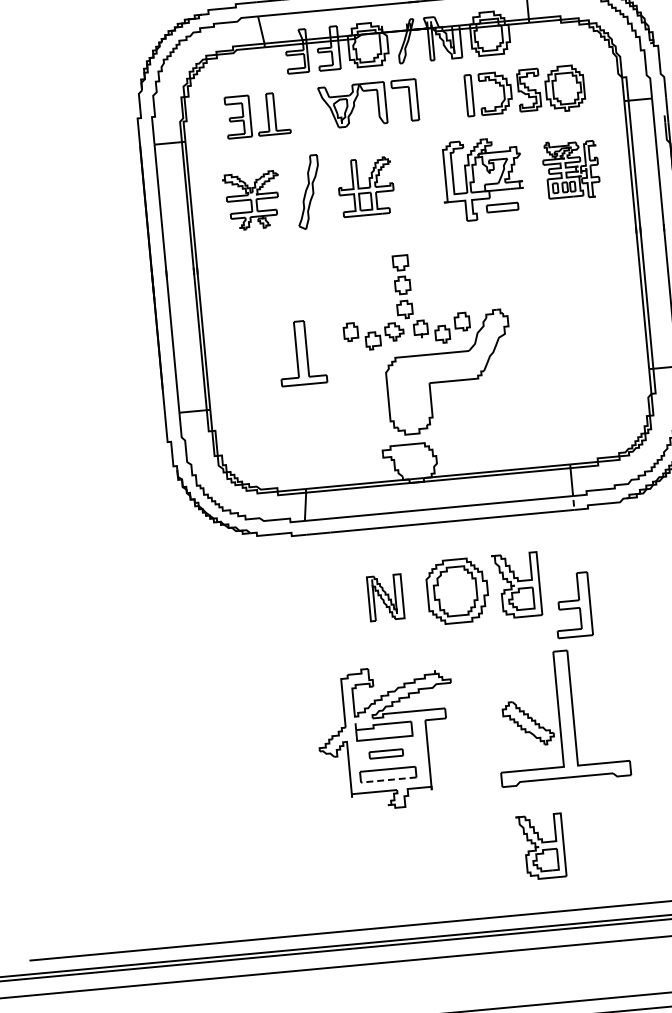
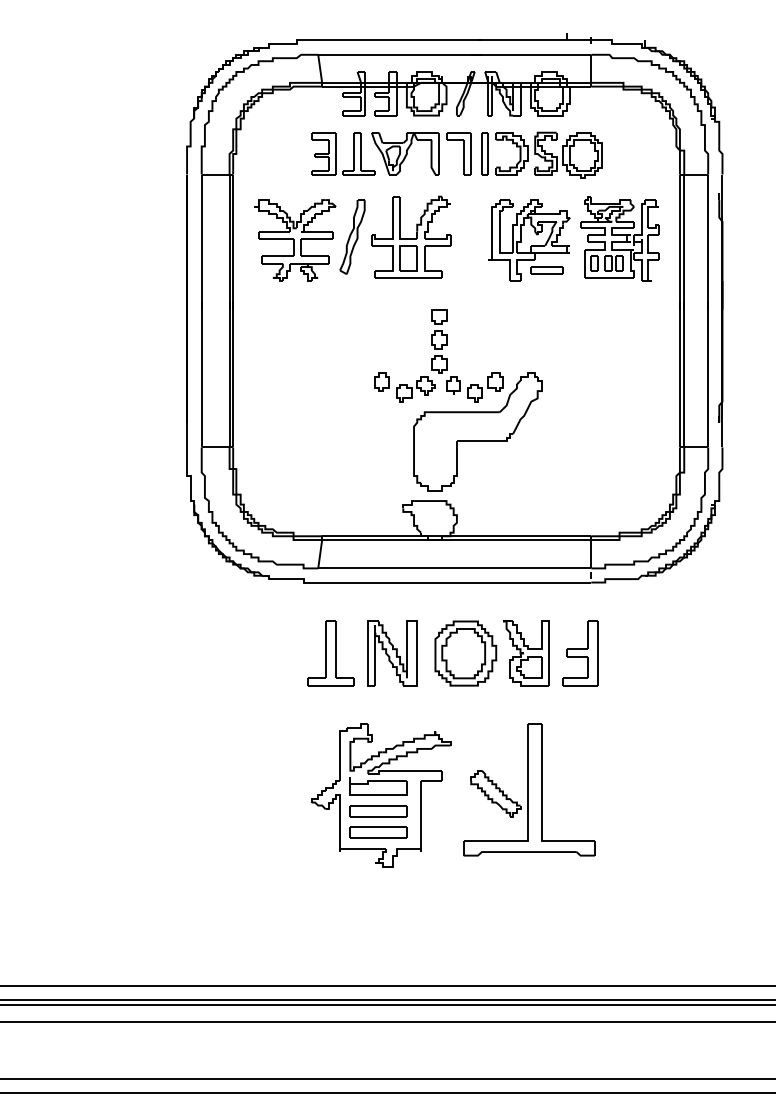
part: (524, 91) -> (541, 154), moved
part: (250, 115) -> (336, 153), moved
part: (570, 169) -> (619, 238), size x1.43
part: (366, 186) -> (411, 236), size x1.43
part: (252, 200) -> (295, 240), size x1.43
part: (301, 352) -> (330, 653), moved
part: (385, 597) -> (392, 653), size x1.43
part: (572, 605) -> (580, 653), moved
part: (561, 716) -> (529, 789), moved
part: (386, 754) -> (378, 811), size x1.67
line: (388, 779) -> (378, 837), dashed -> solid
part: (541, 846) -> (526, 919), removed

